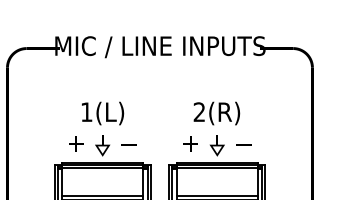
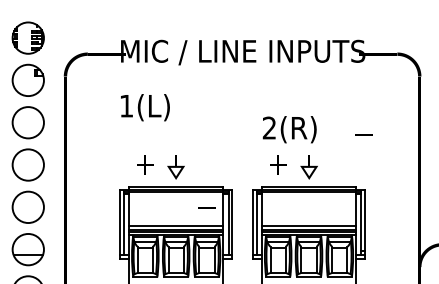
text: (103, 113) -> (145, 107), moved
text: (216, 113) -> (289, 129), moved
line: (128, 144) -> (206, 207), moved
line: (243, 144) -> (363, 134), moved

